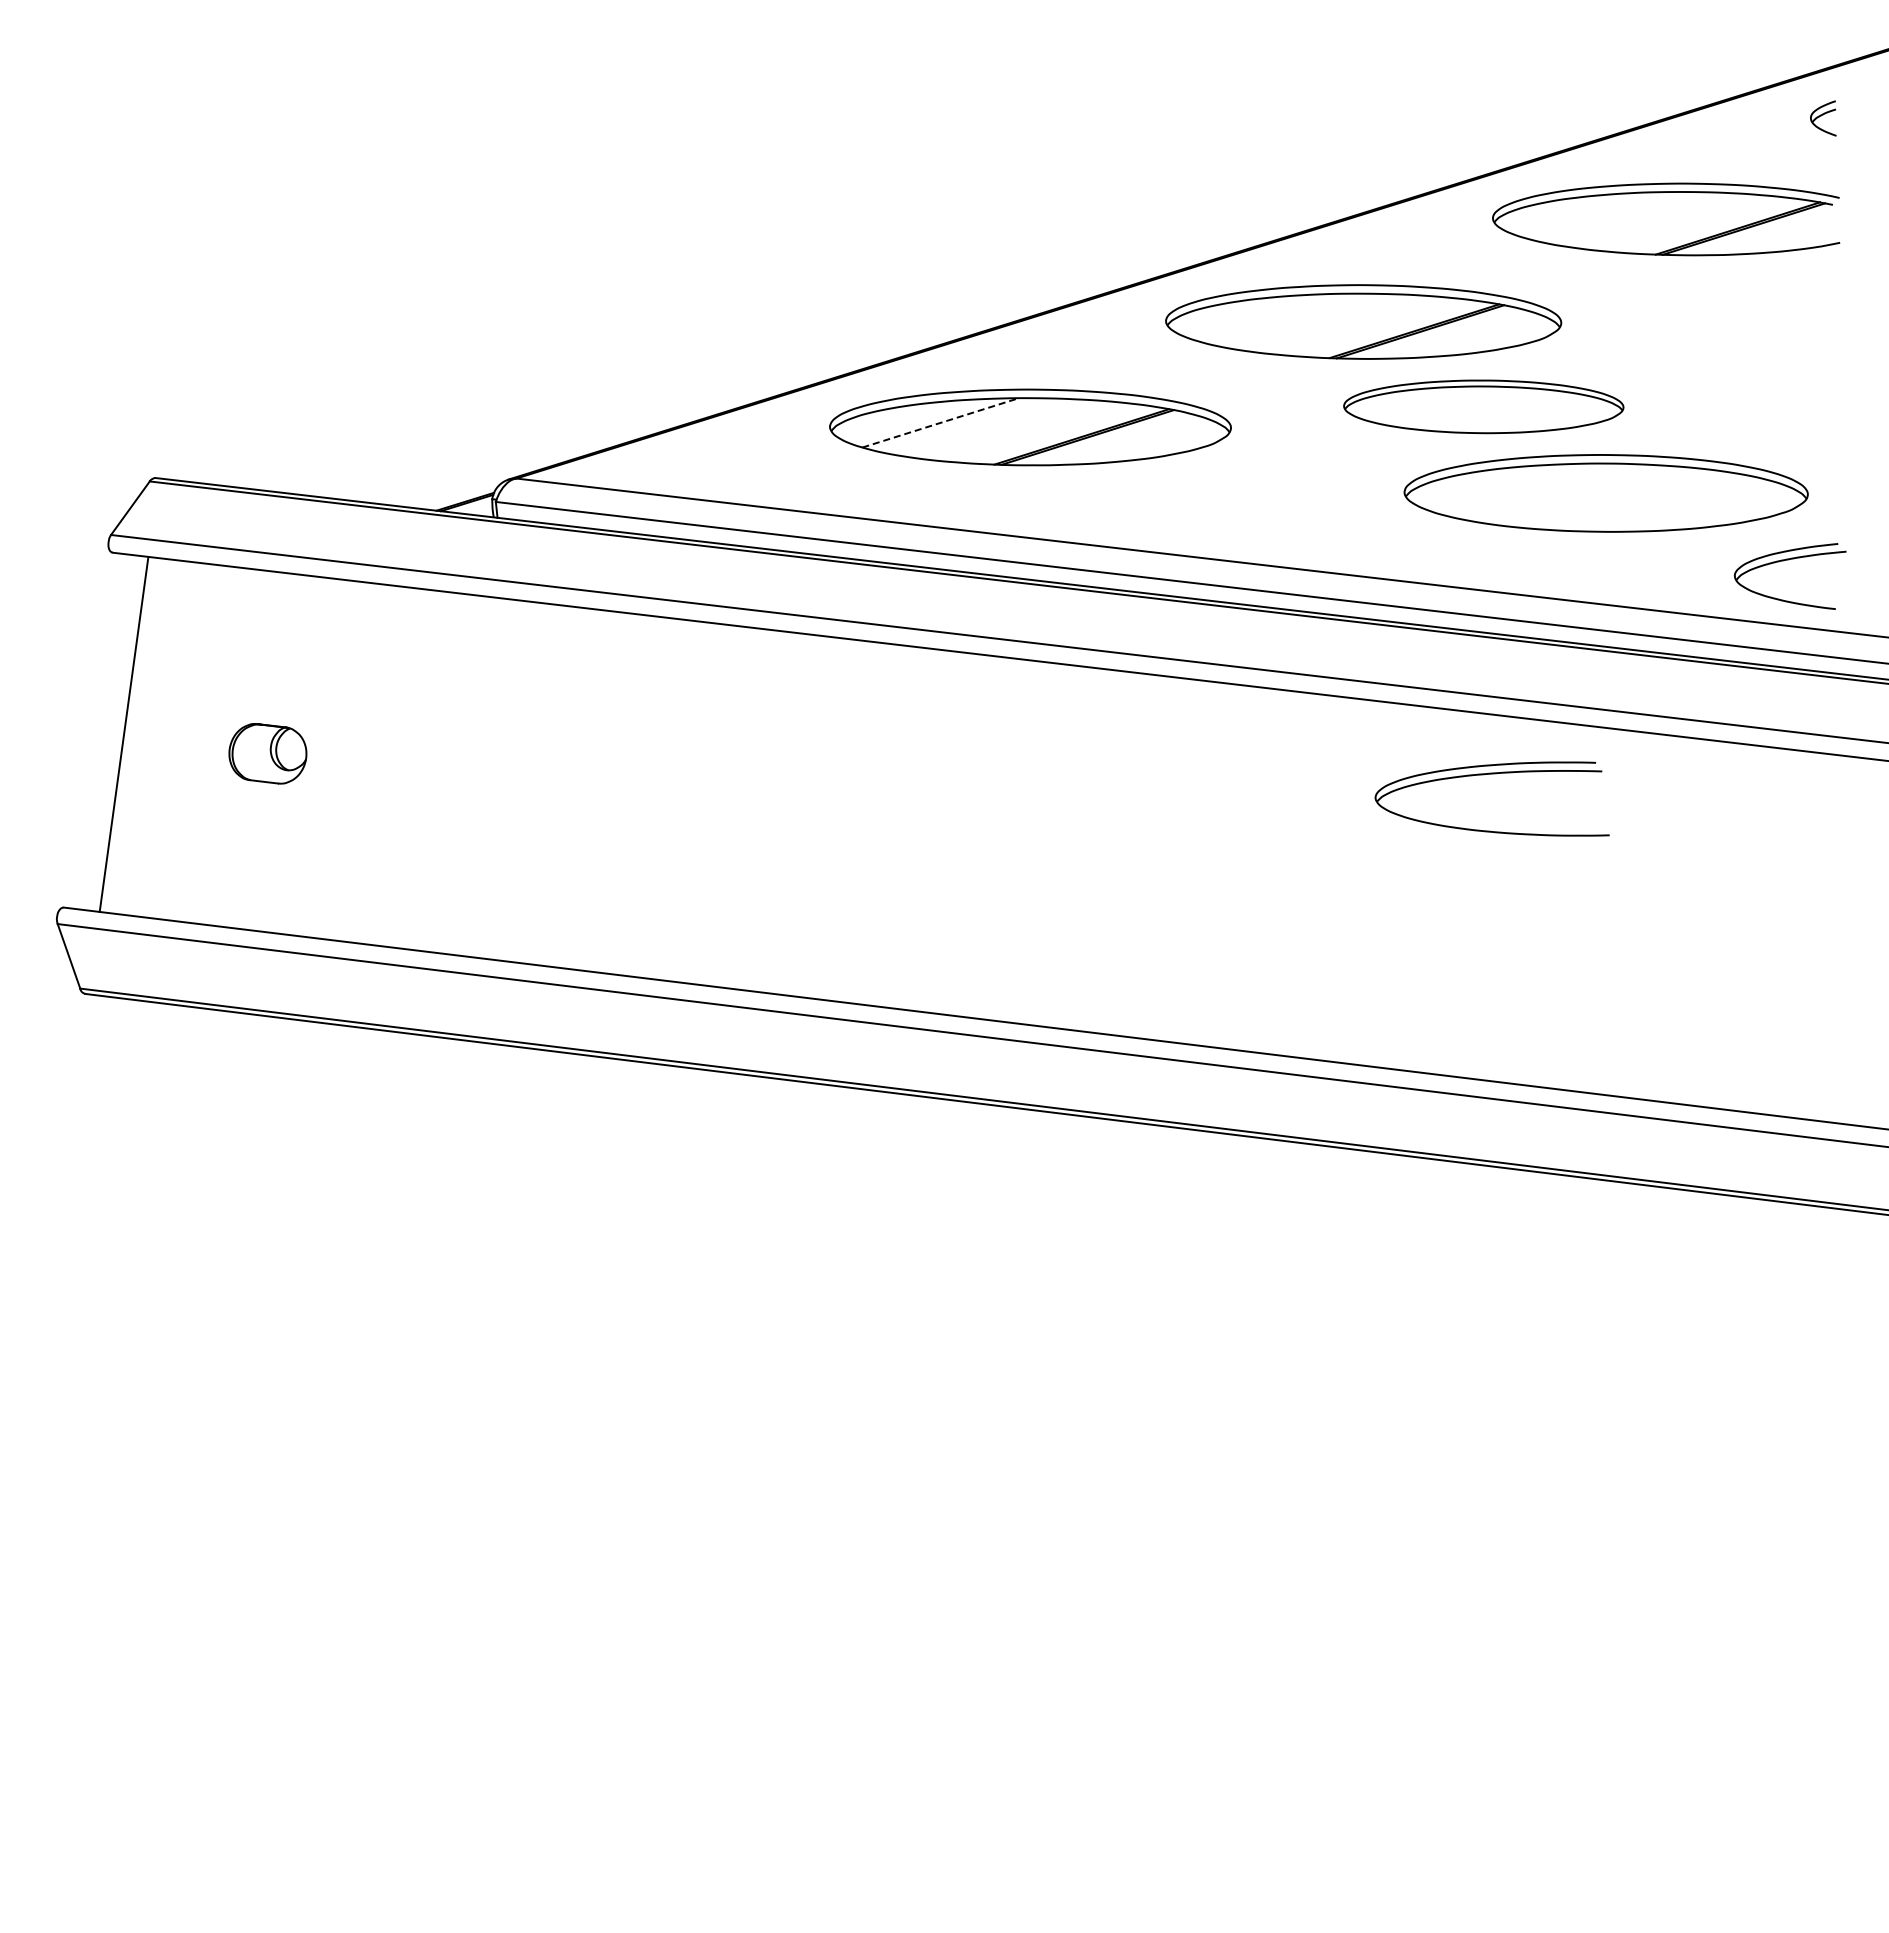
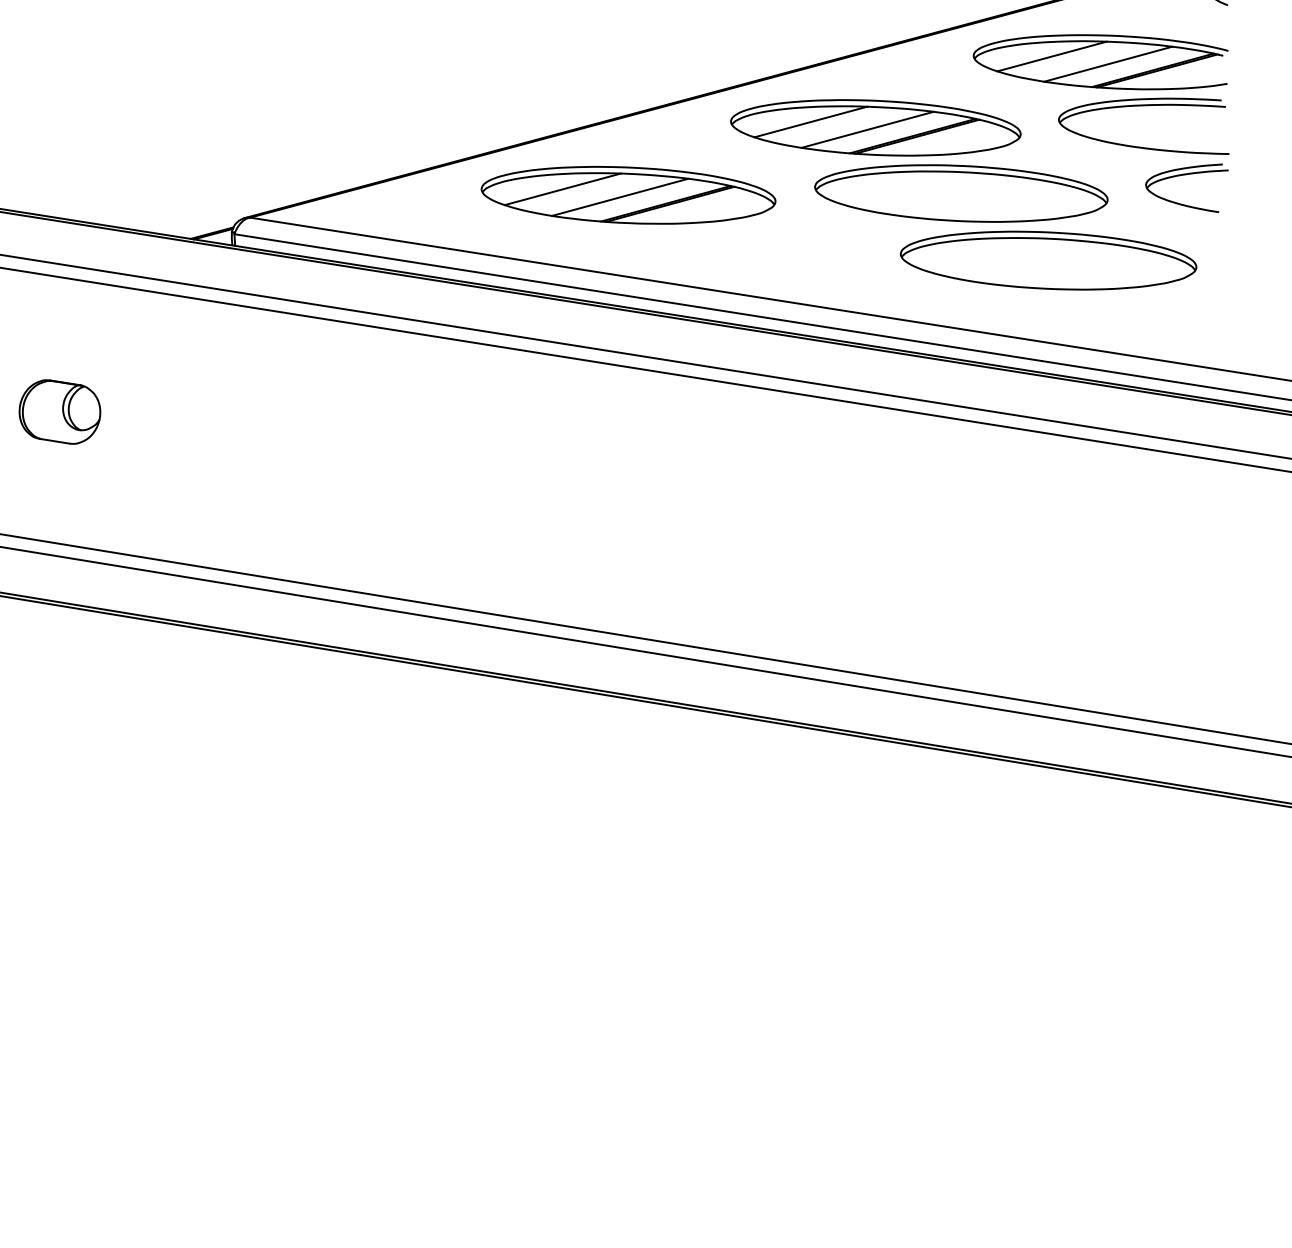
line: (1599, 215) -> (1051, 56), added
line: (1676, 222) -> (1108, 64), added
line: (1274, 317) -> (810, 121), added
line: (1352, 325) -> (867, 130), added
part: (1483, 406) -> (961, 193), size x1.43
line: (941, 422) -> (563, 189), dashed -> solid
line: (1019, 430) -> (620, 197), added
part: (1788, 560) -> (1185, 175), moved
part: (267, 753) -> (59, 411), size x1.43
part: (1491, 774) -> (1144, 105), moved

